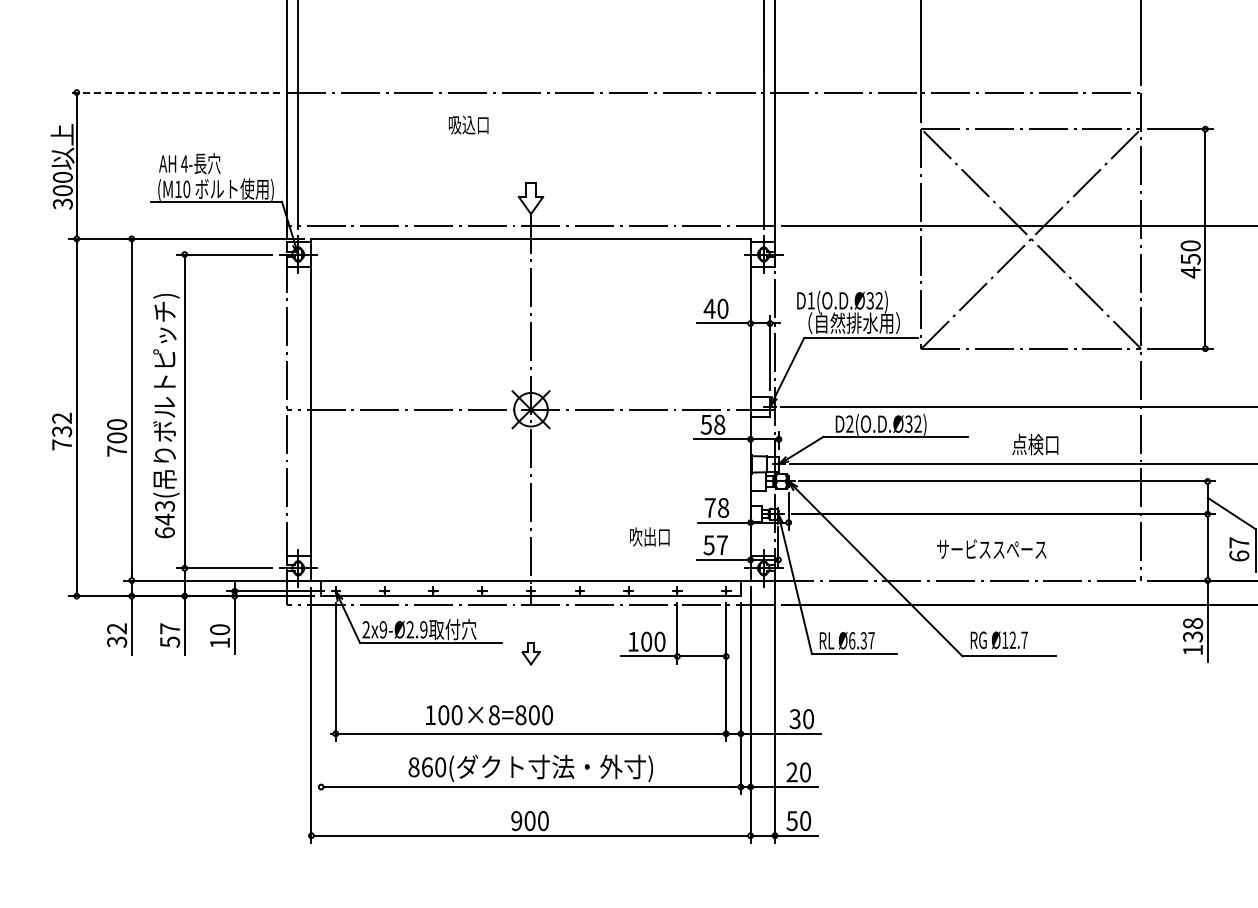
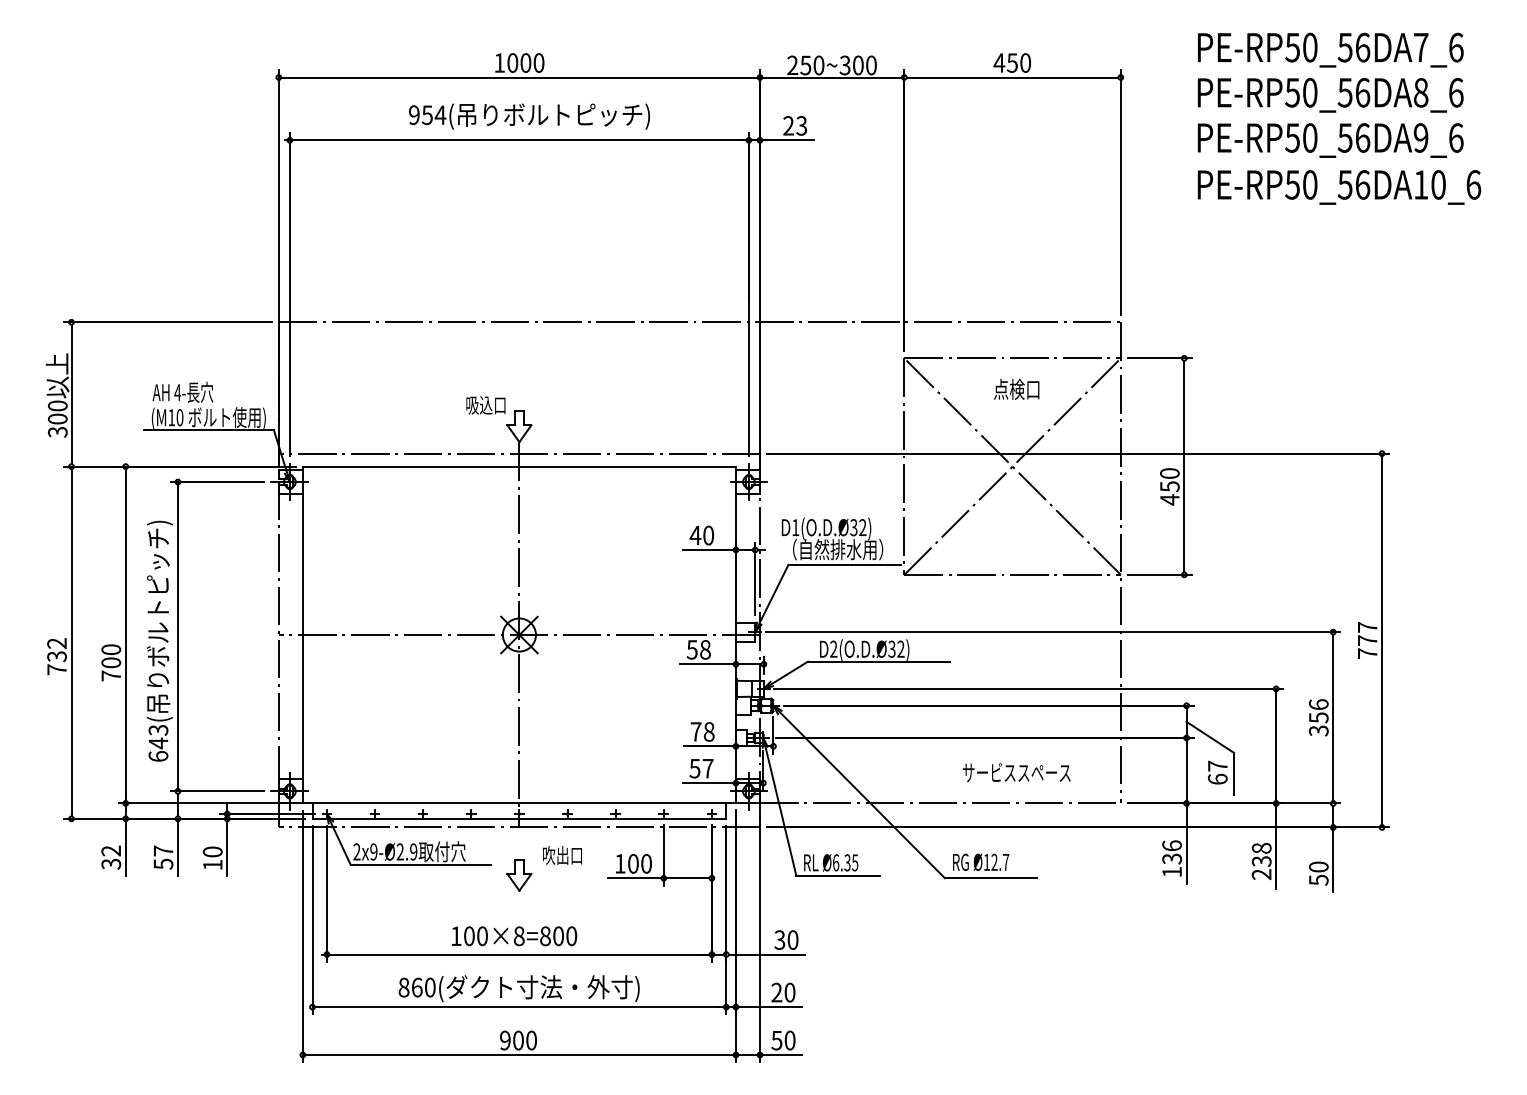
line: (174, 92) -> (167, 322), dashed -> solid
text: (468, 125) -> (485, 405), moved
text: (1035, 444) -> (1016, 389), moved
text: (649, 536) -> (562, 855), moved
text: (991, 549) -> (1016, 772), moved
text: (1192, 623) -> (1171, 845), 138 -> 136
text: (871, 640) -> (855, 862), Ø6.37 -> Ø6.35
part: (531, 653) -> (519, 875), size x1.43
line: (321, 699) -> (312, 920), added
text: (489, 715) -> (514, 936), moved

